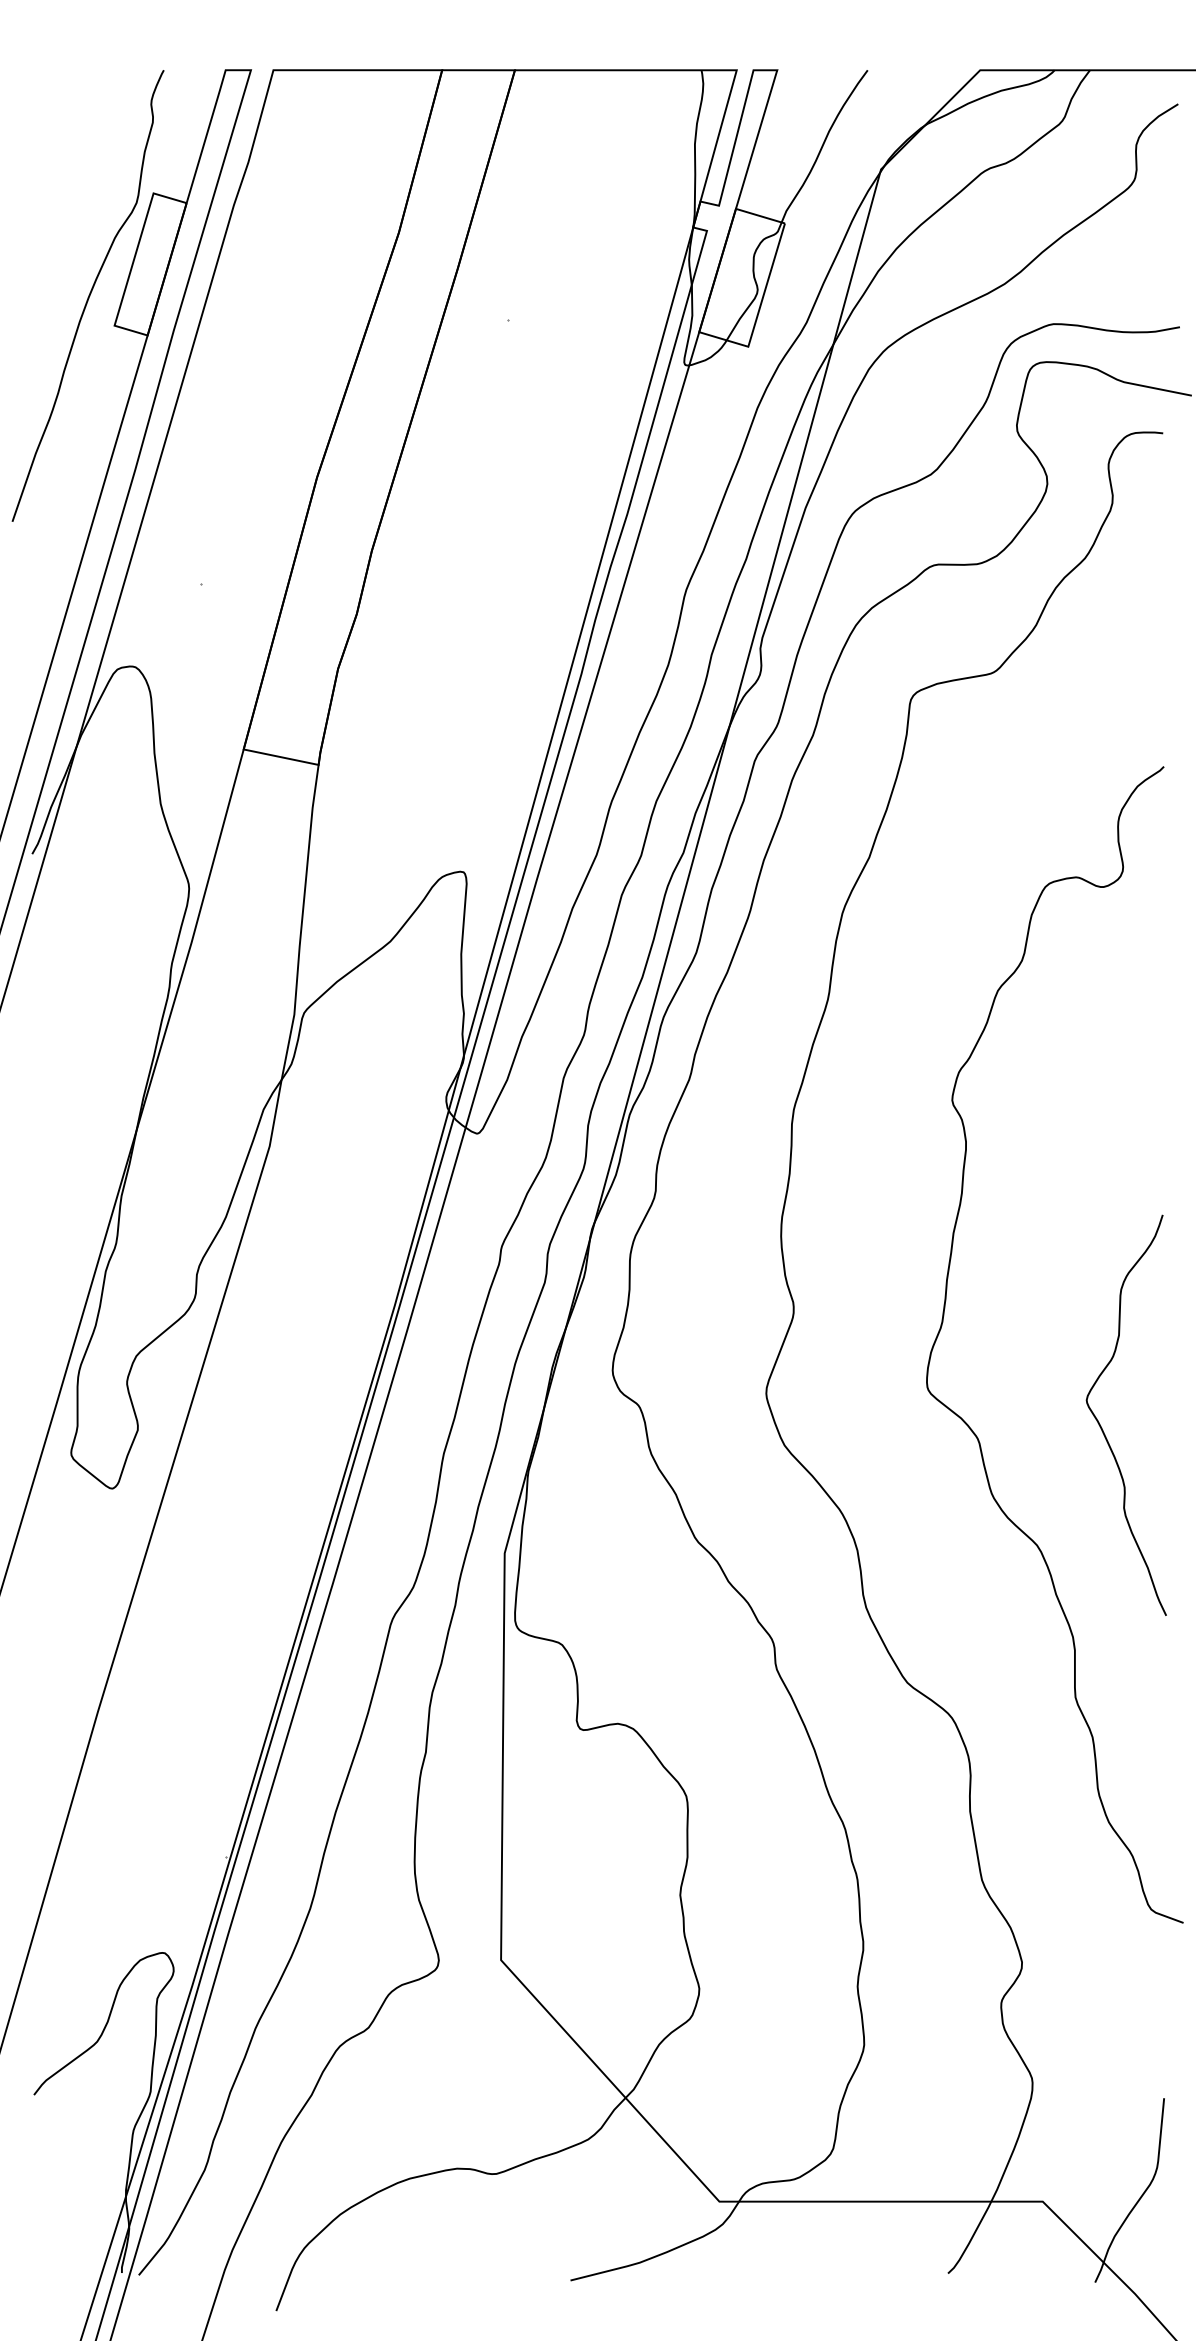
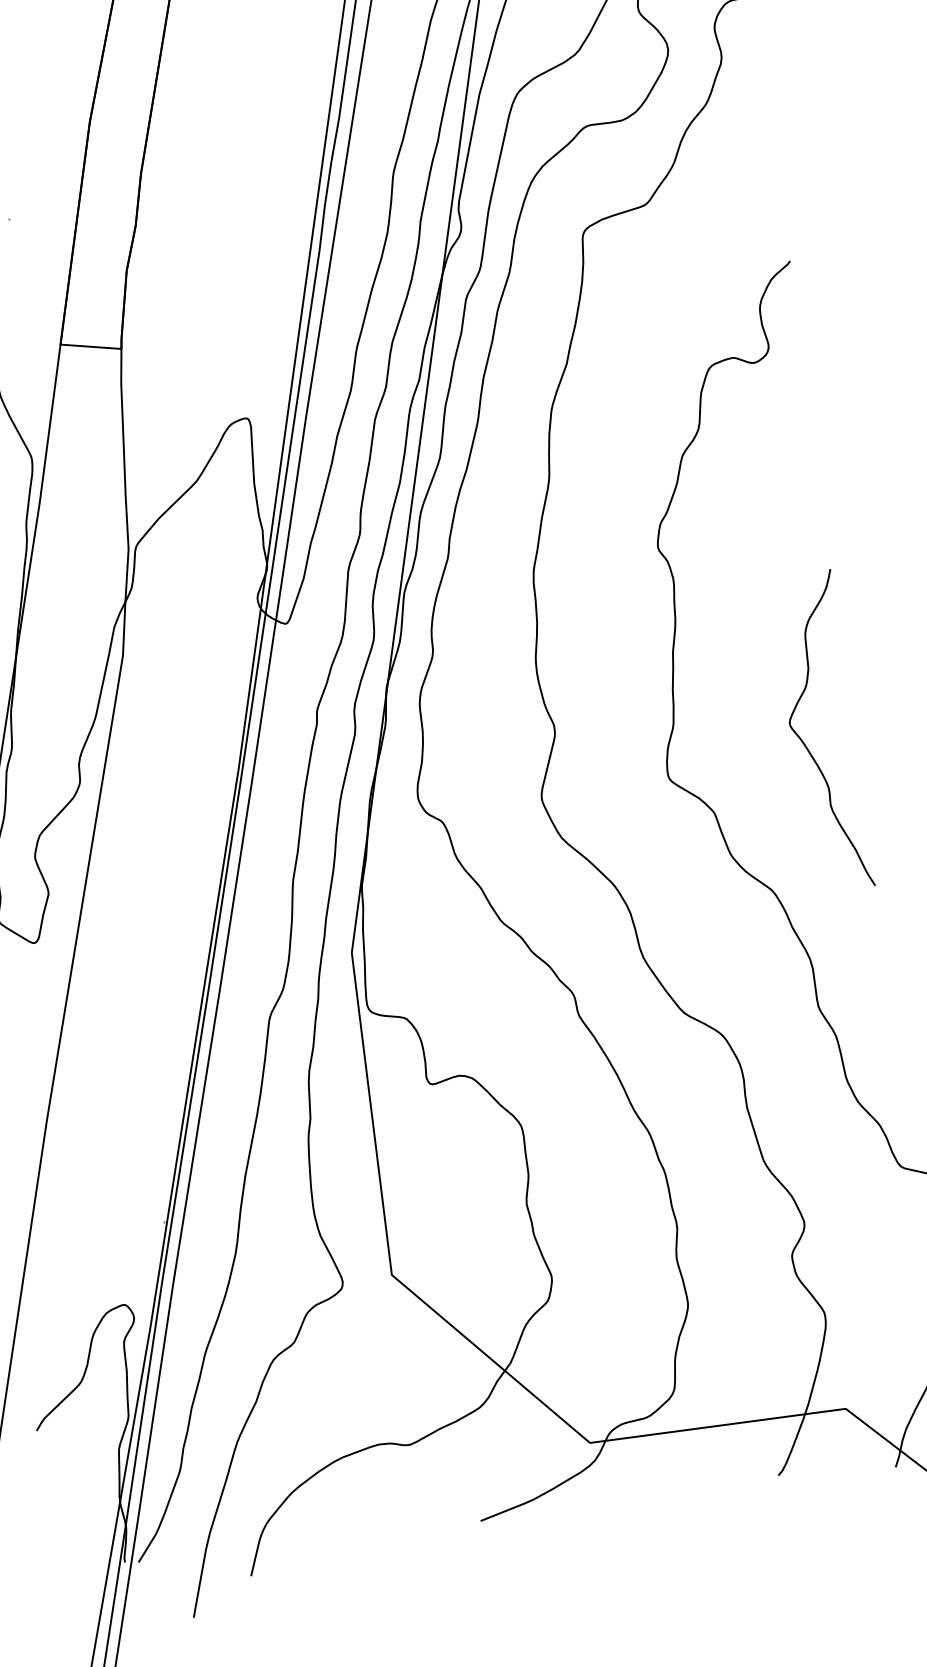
curve: (1101, 1426) -> (804, 742), moved

